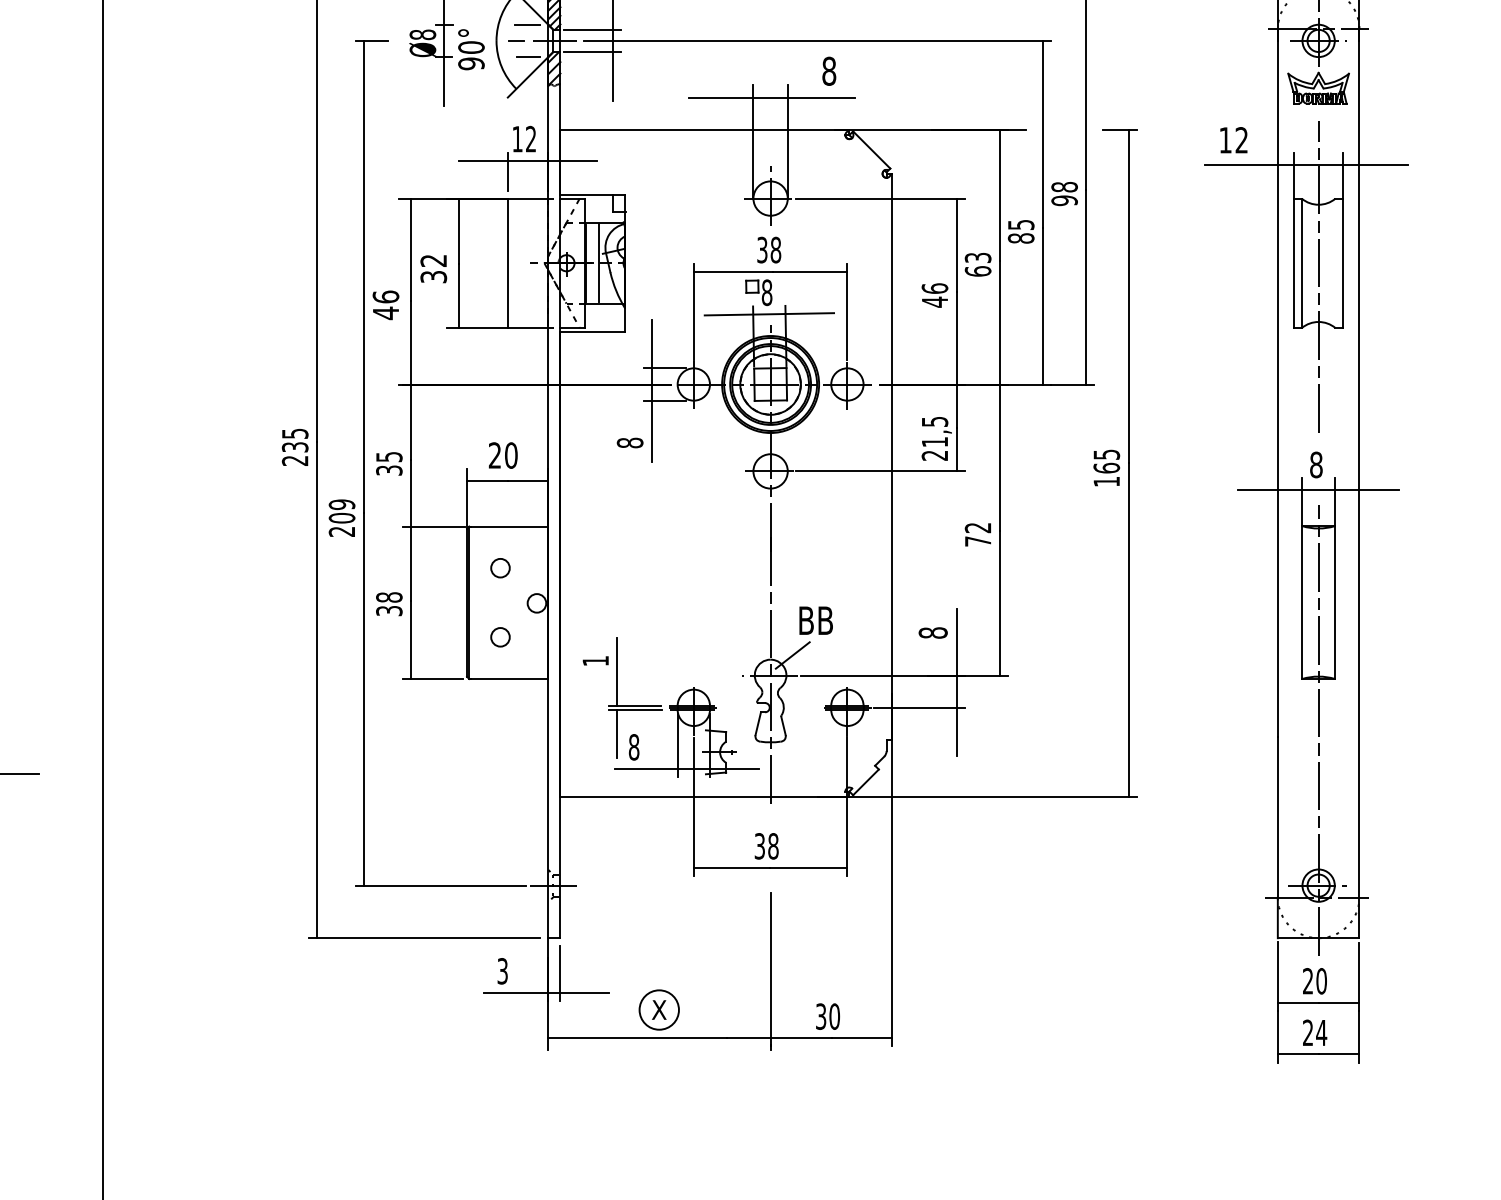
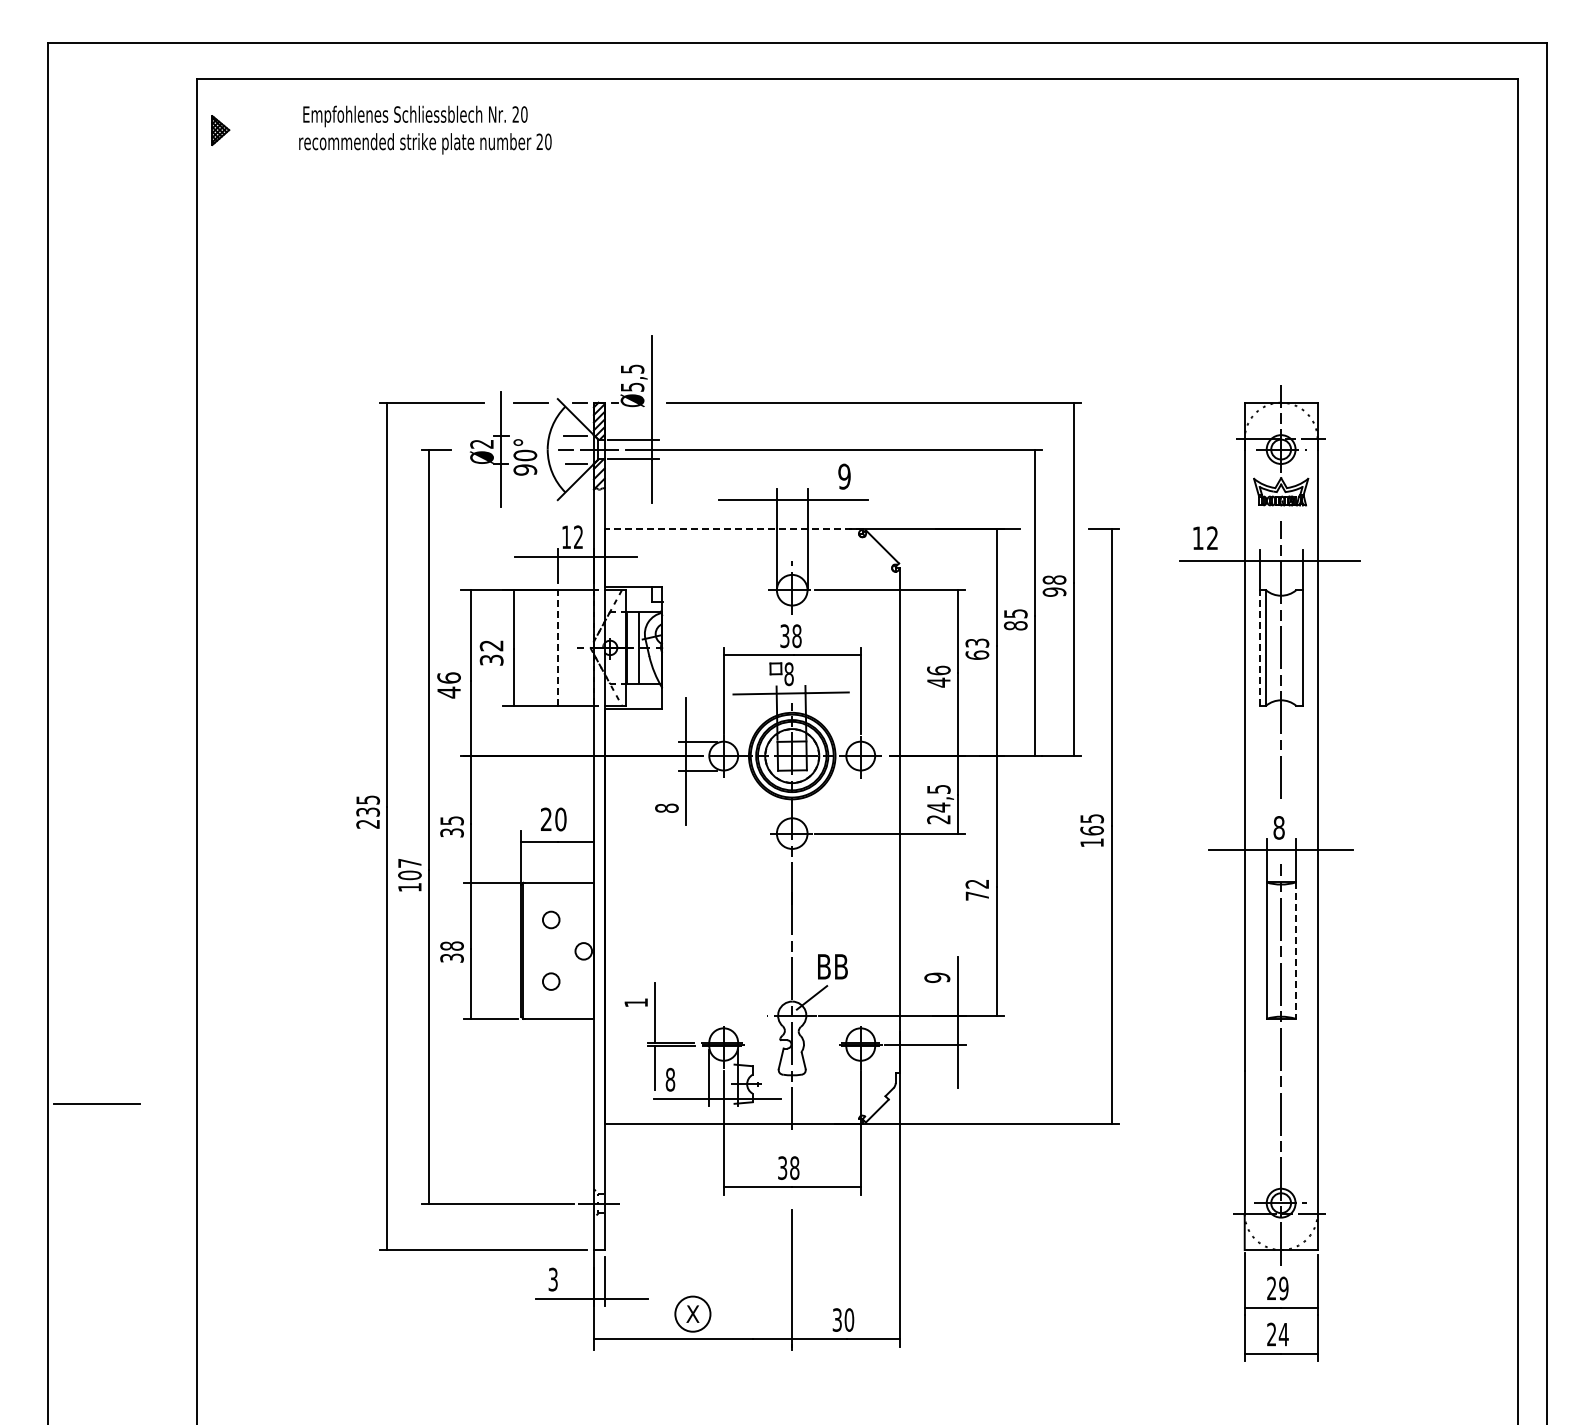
text: (422, 34) -> (481, 443), Ø8 -> Ø2
text: (829, 71) -> (844, 476), 8 -> 9
line: (704, 129) -> (733, 528), solid -> dashed
line: (507, 262) -> (557, 647), solid -> dashed
line: (1294, 263) -> (1259, 648), solid -> dashed
text: (934, 442) -> (938, 807), 21,5 -> 24,5
text: (341, 518) -> (409, 875), 209 -> 107
line: (1334, 603) -> (1295, 951), solid -> dashed
text: (933, 632) -> (937, 977), 8 -> 9
text: (1321, 981) -> (1283, 1288), 20 -> 29

